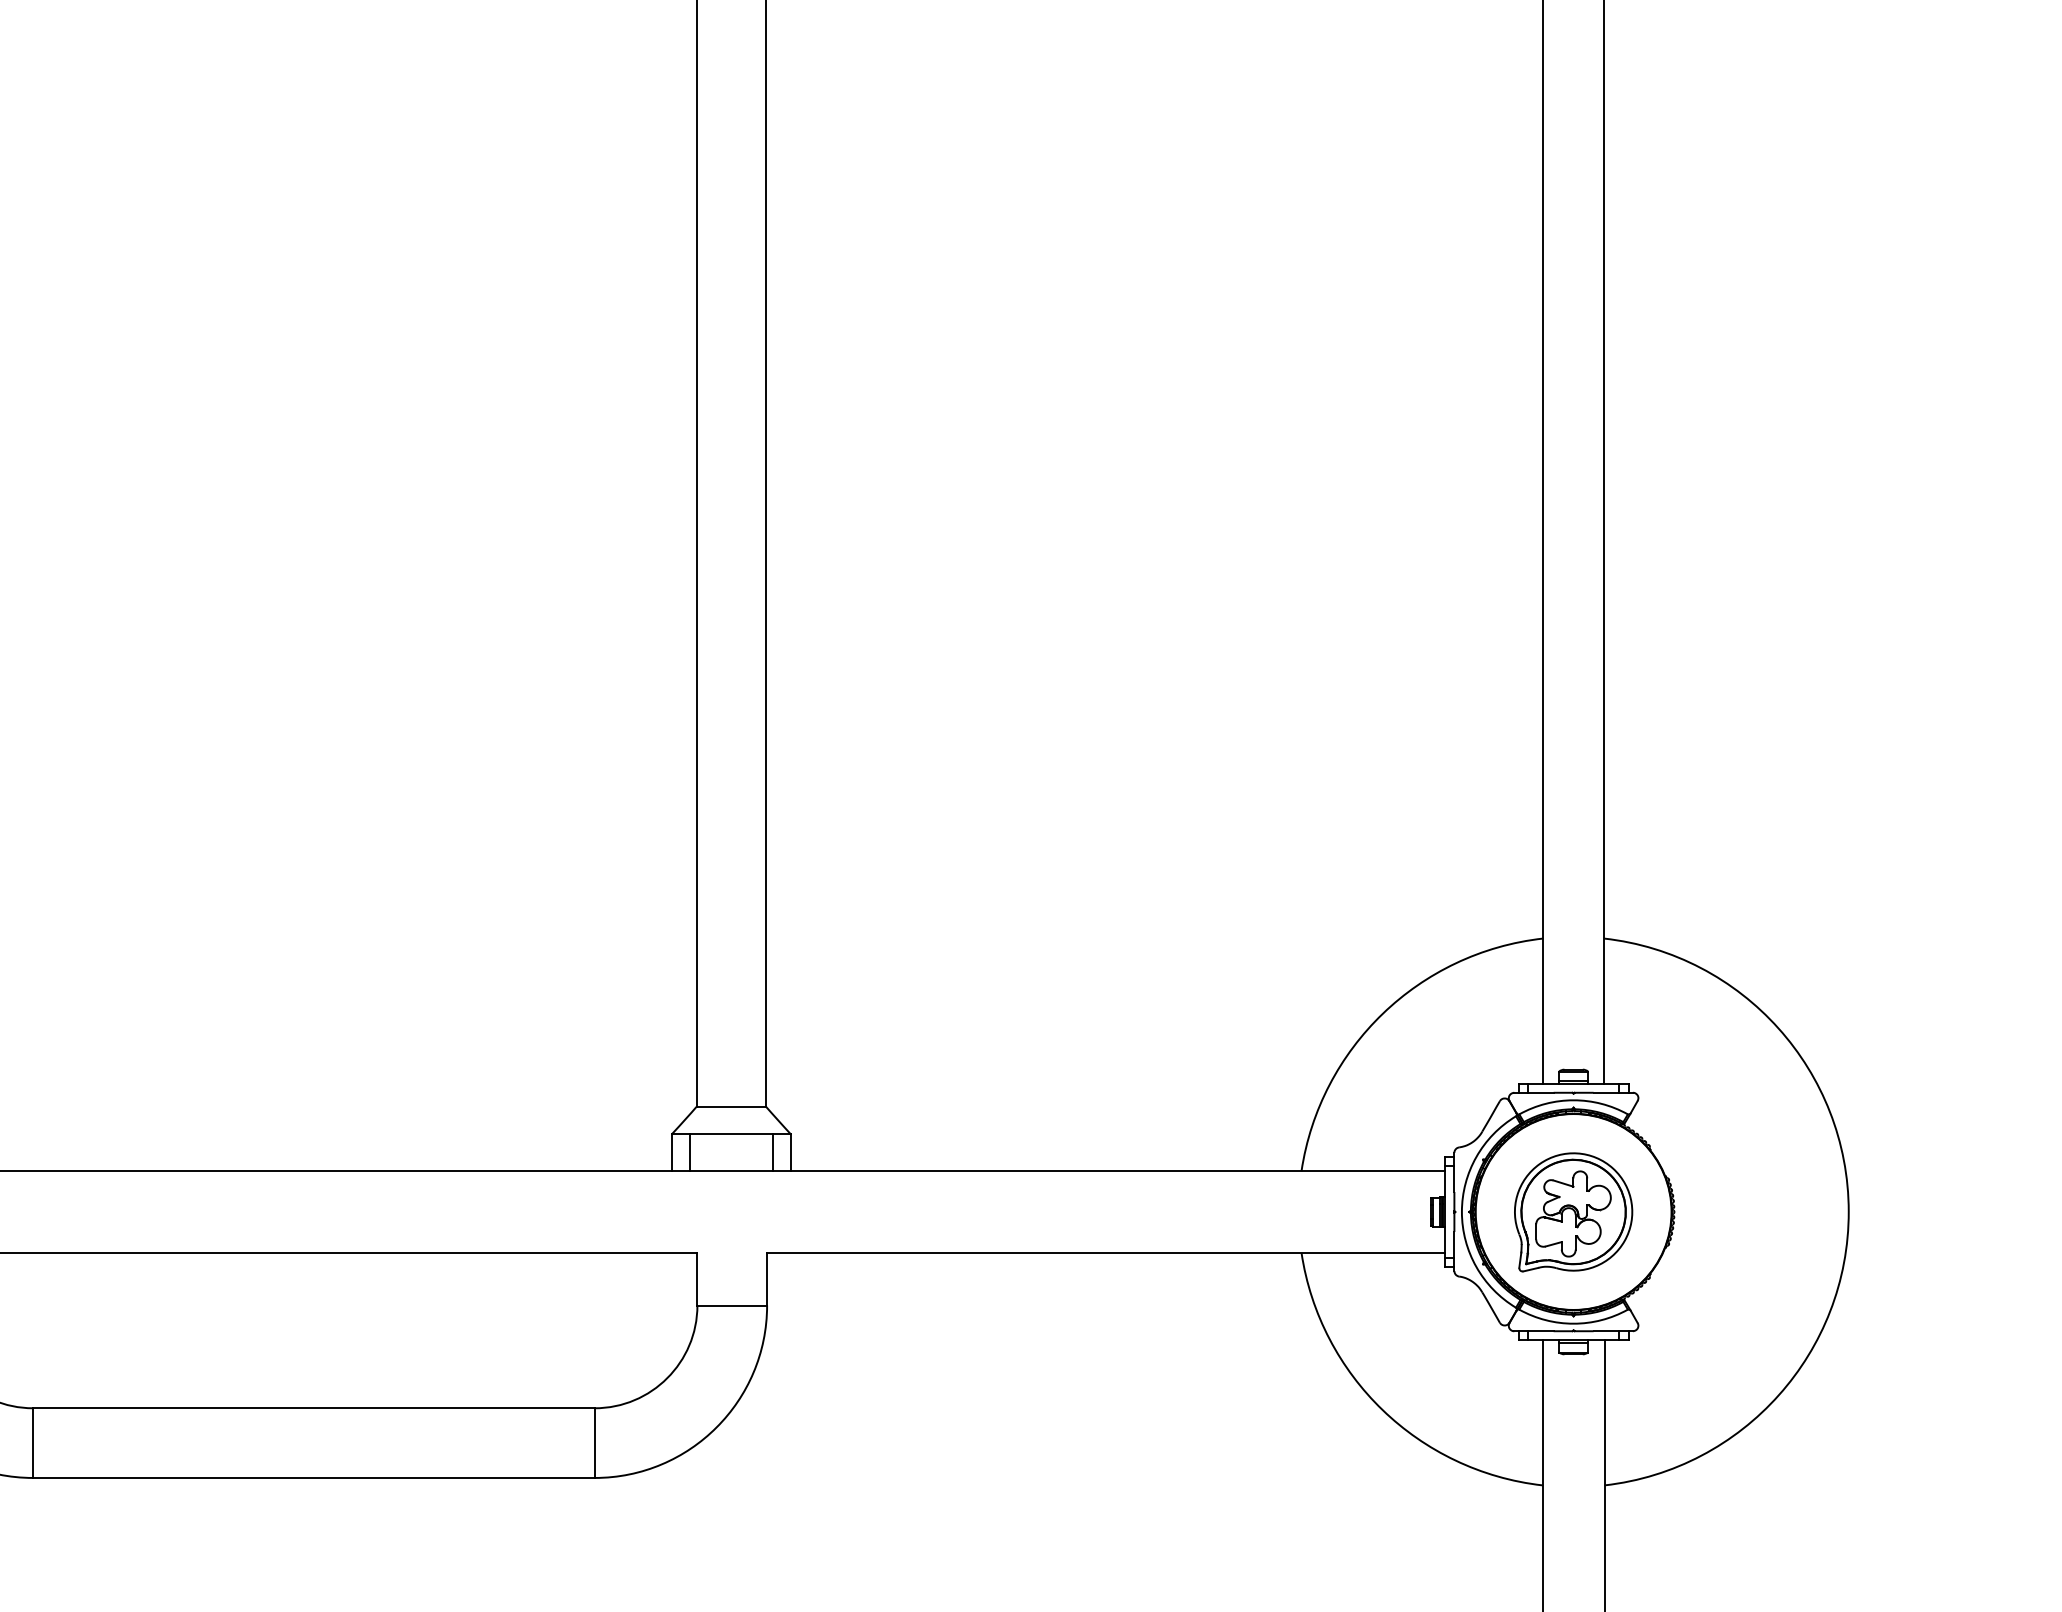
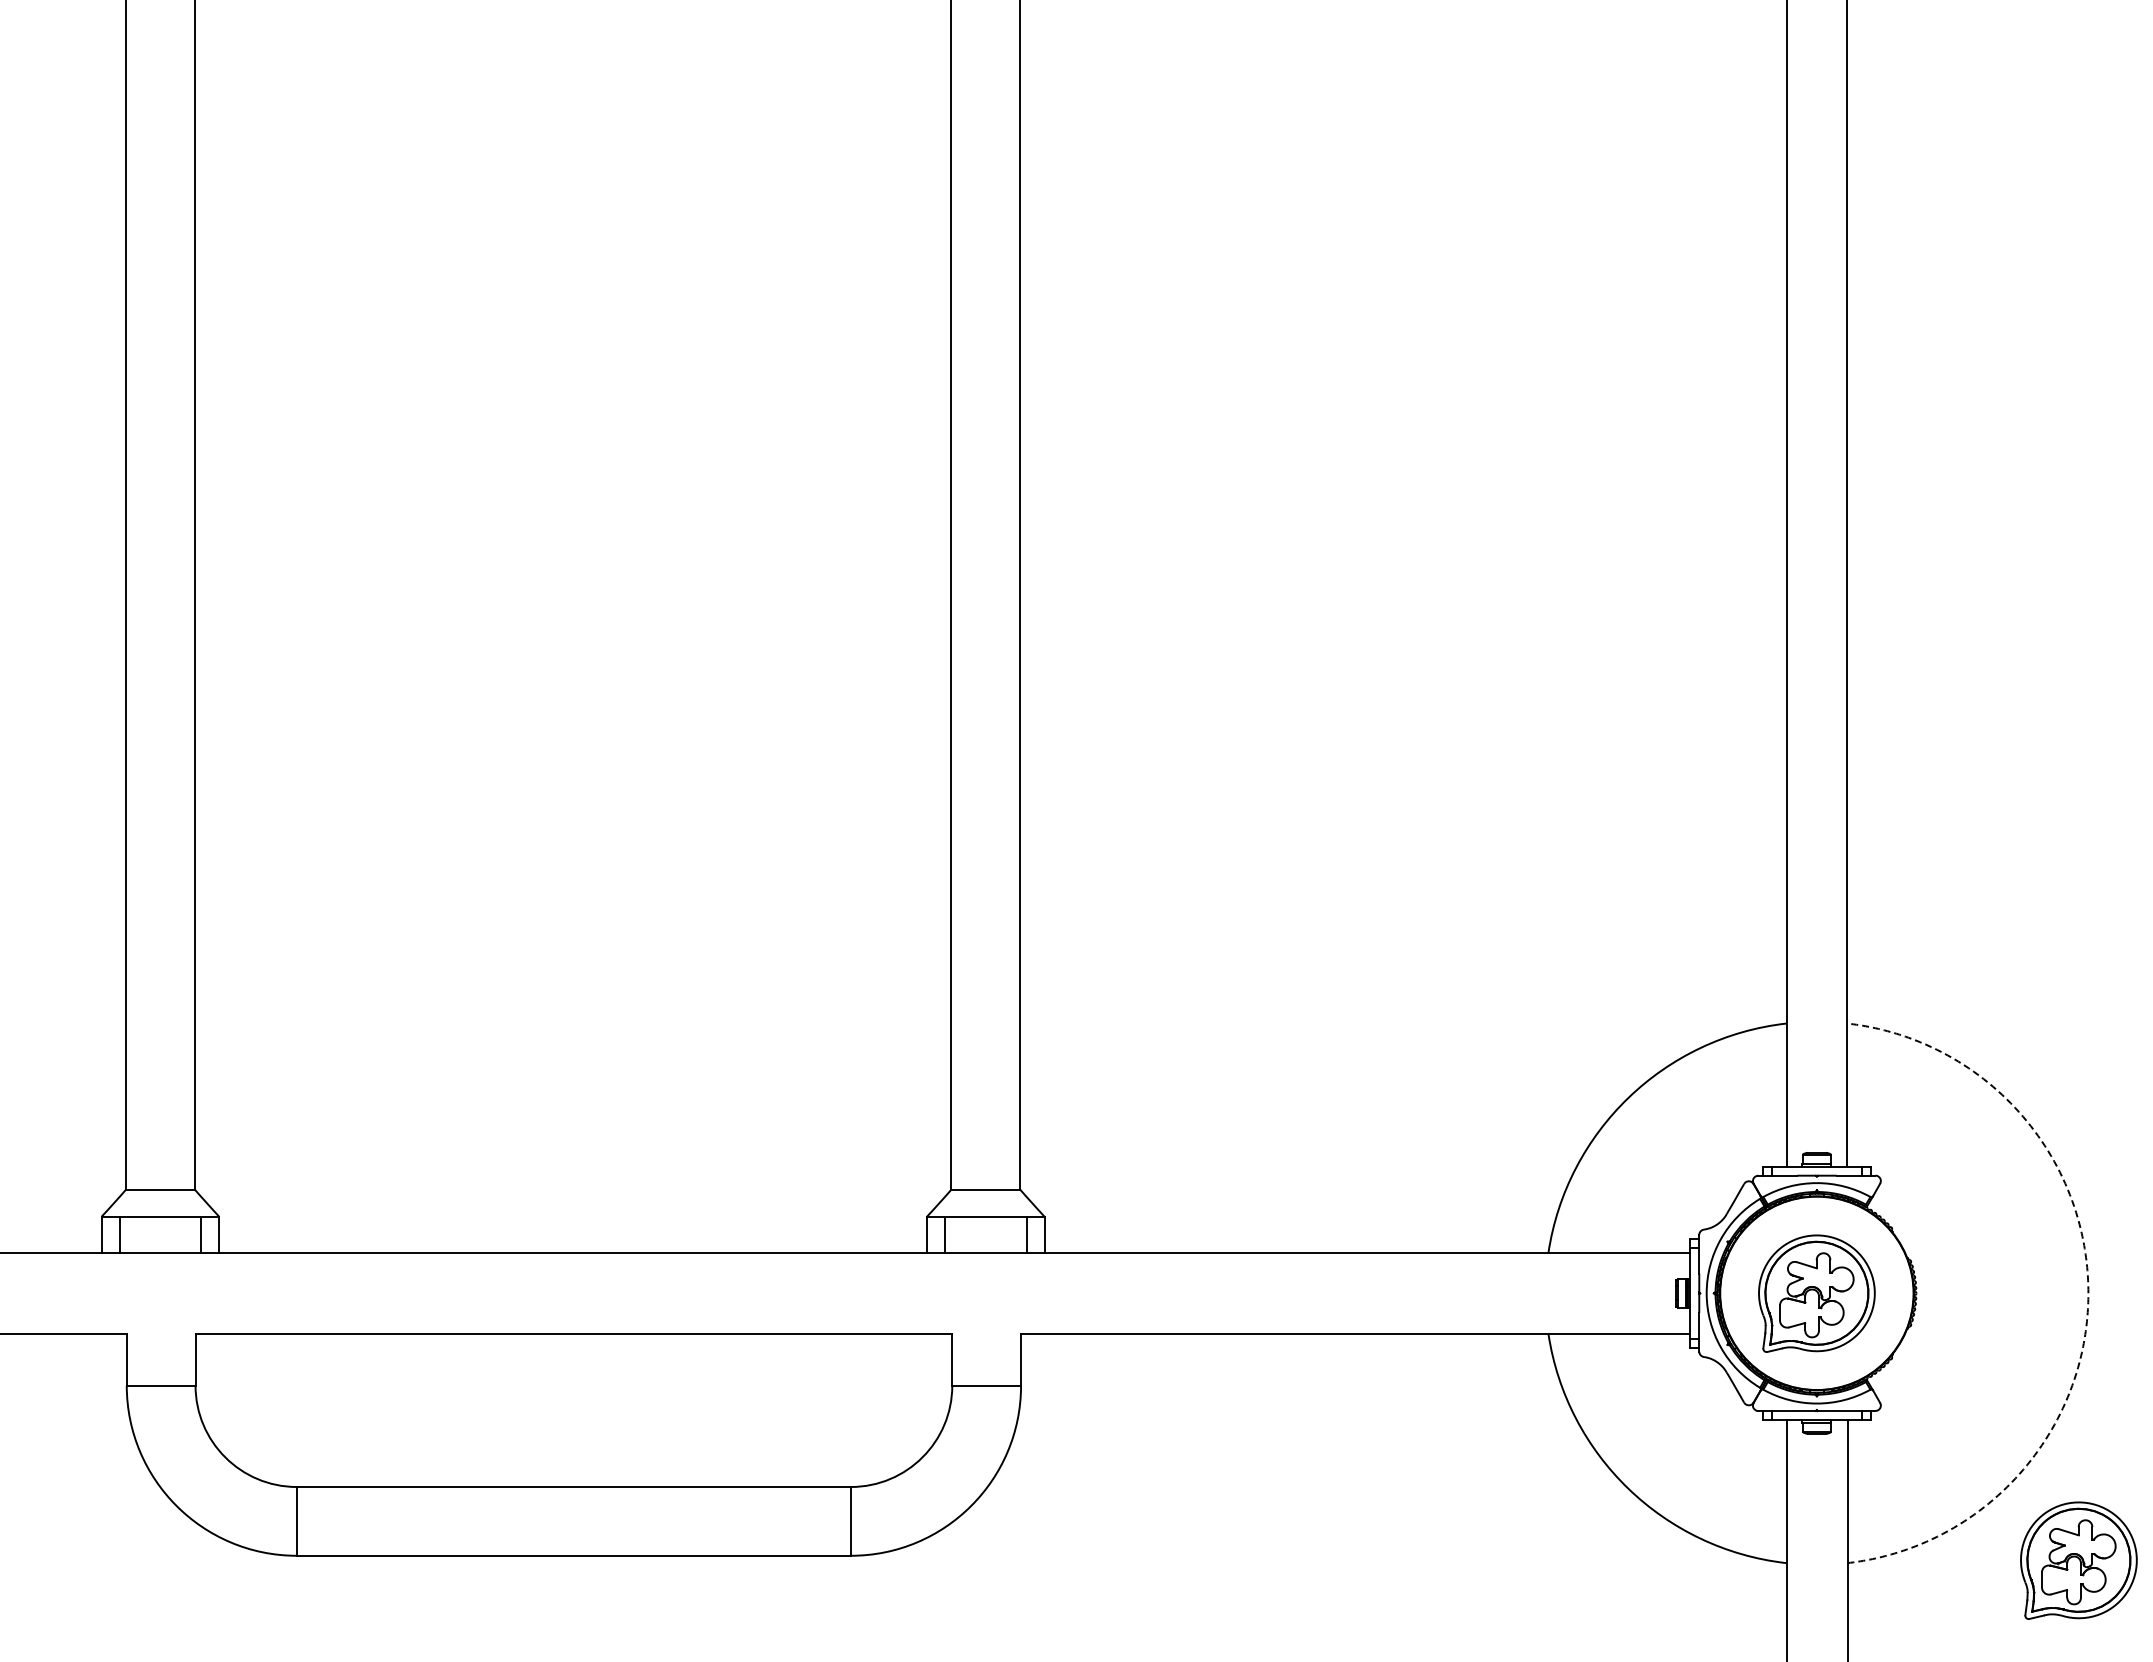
arc: (1848, 1212) -> (2088, 1293), solid -> dashed
part: (1838, 1482) -> (2078, 1560), added

